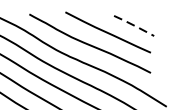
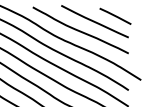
line: (134, 26) -> (115, 16), dashed -> solid

